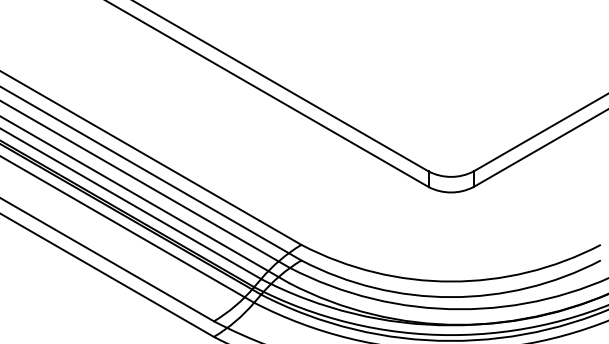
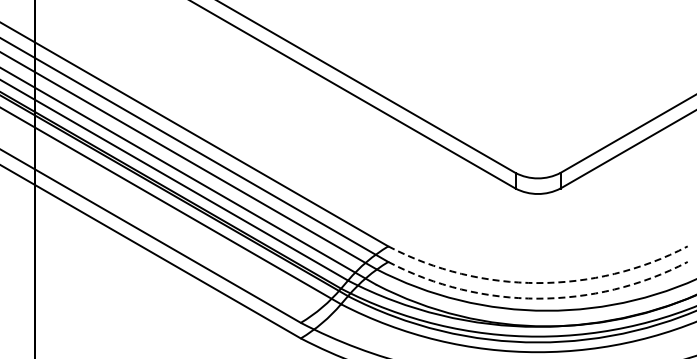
arc: (451, 281) -> (538, 283), solid -> dashed
arc: (451, 296) -> (538, 298), solid -> dashed

